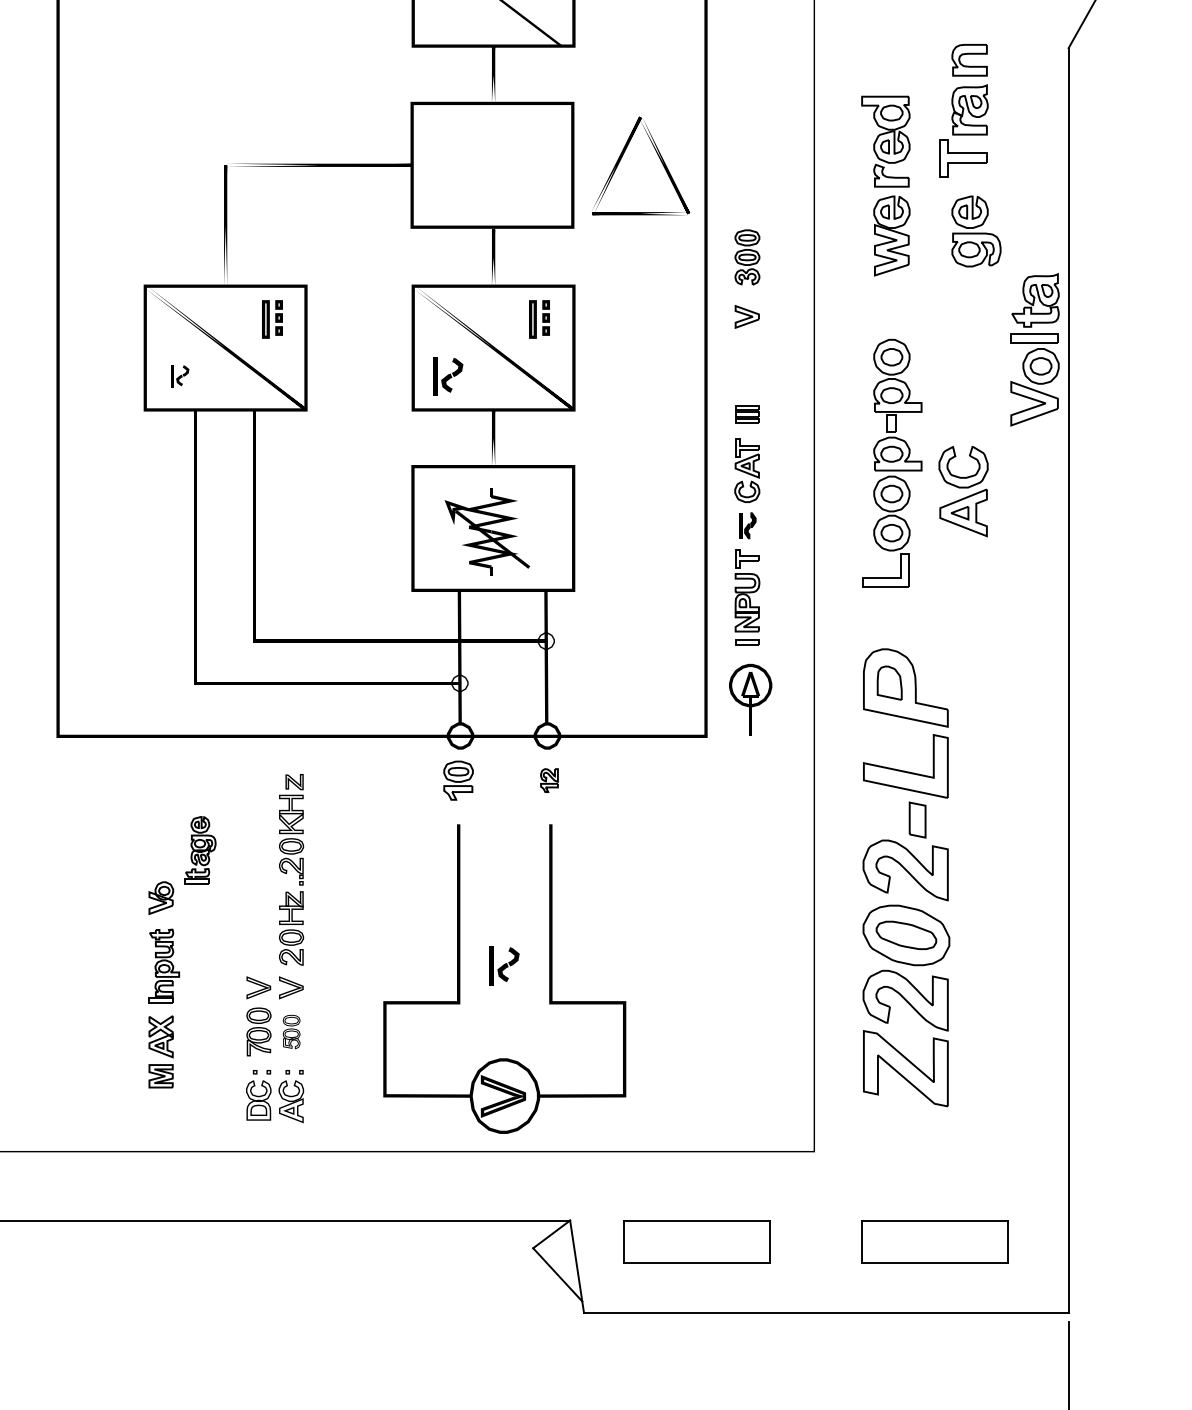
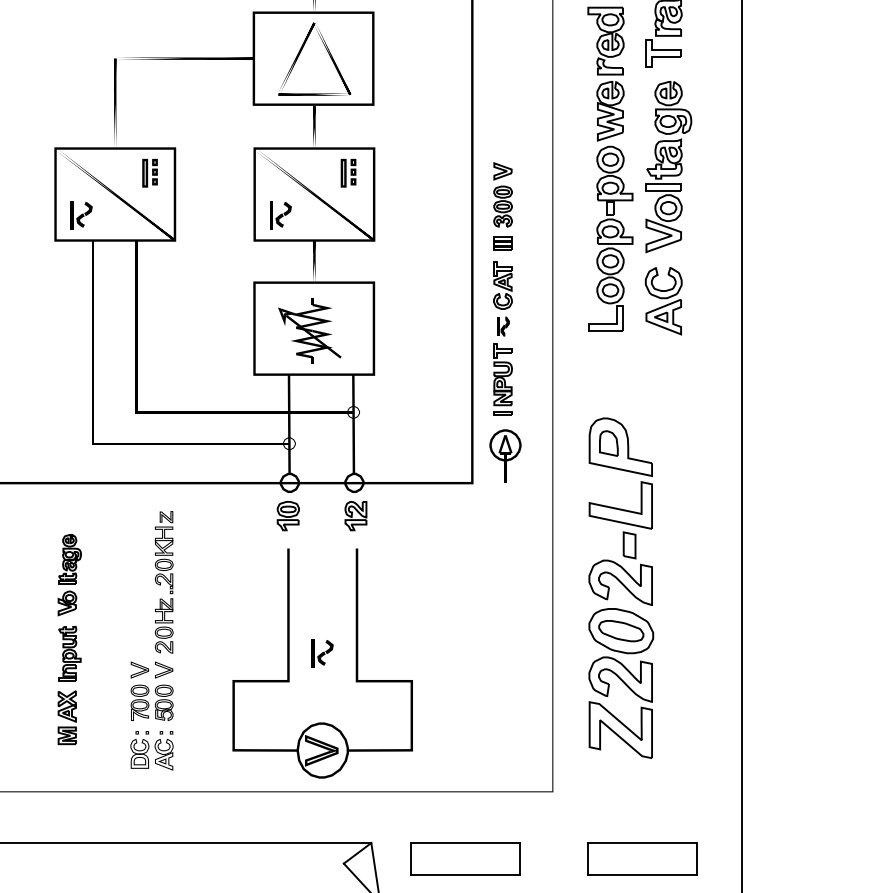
part: (658, 157) -> (327, 52), moved
part: (747, 257) -> (503, 206), moved
part: (1034, 349) -> (663, 195), moved
part: (180, 376) -> (81, 215), size x1.67
part: (892, 462) -> (610, 237), moved
part: (549, 780) -> (355, 515), size x1.67
part: (200, 850) -> (69, 559), moved
part: (291, 1031) -> (164, 702), size x1.43

